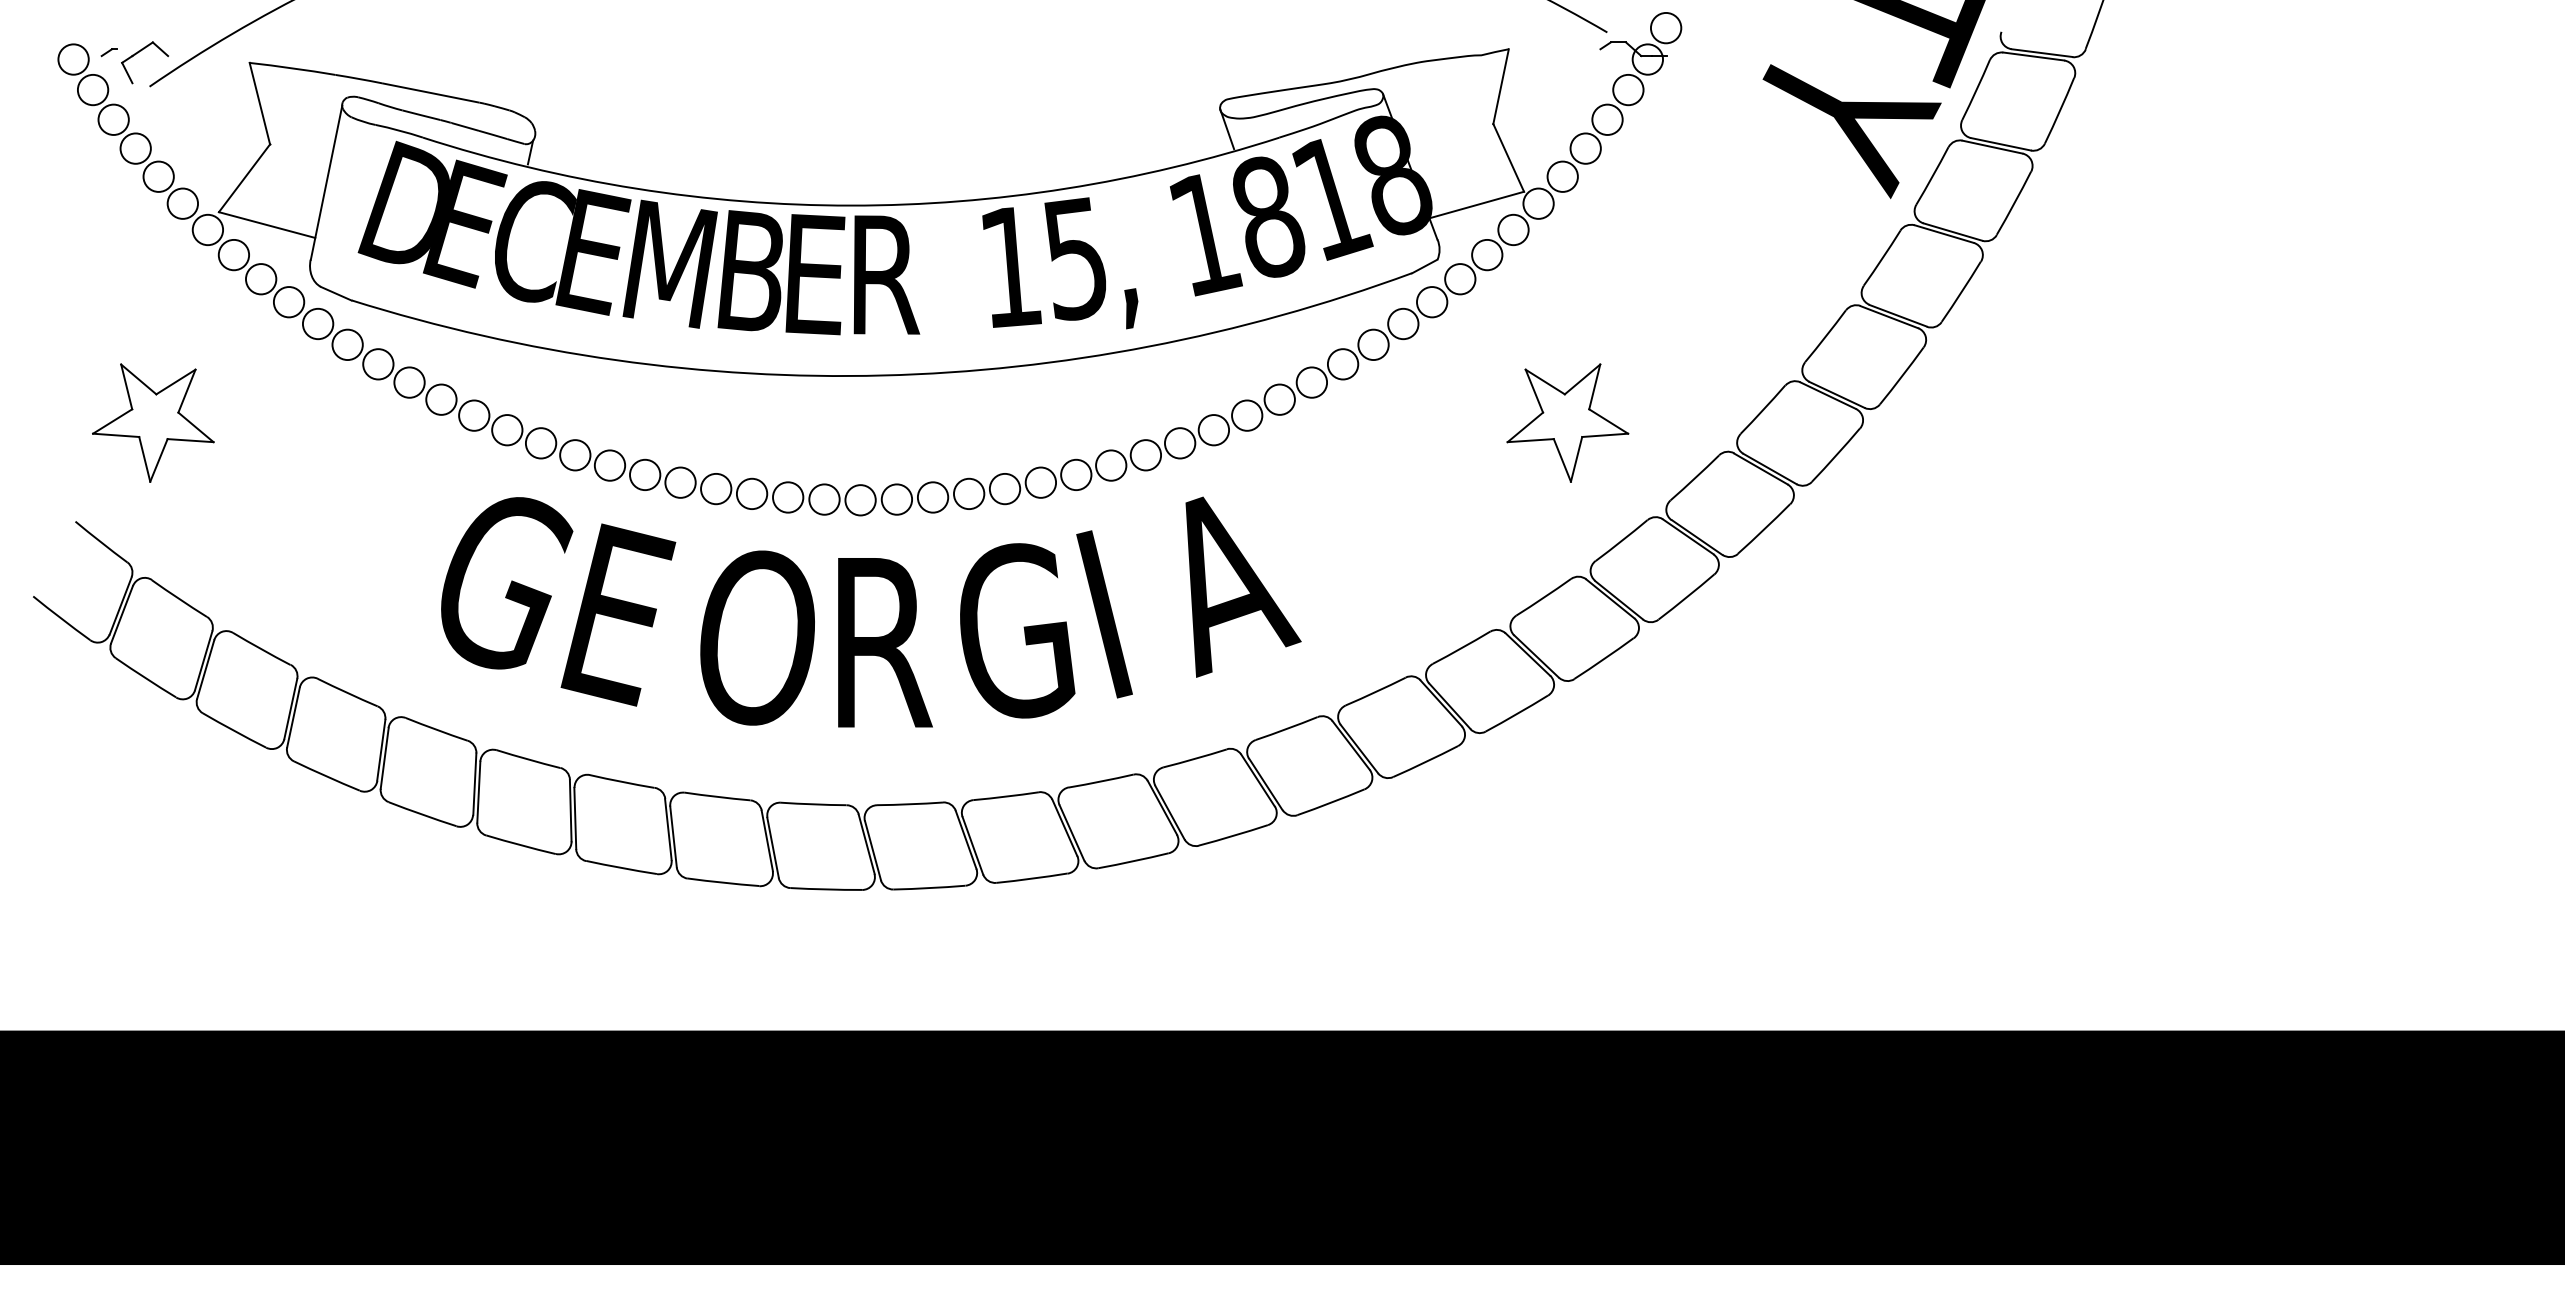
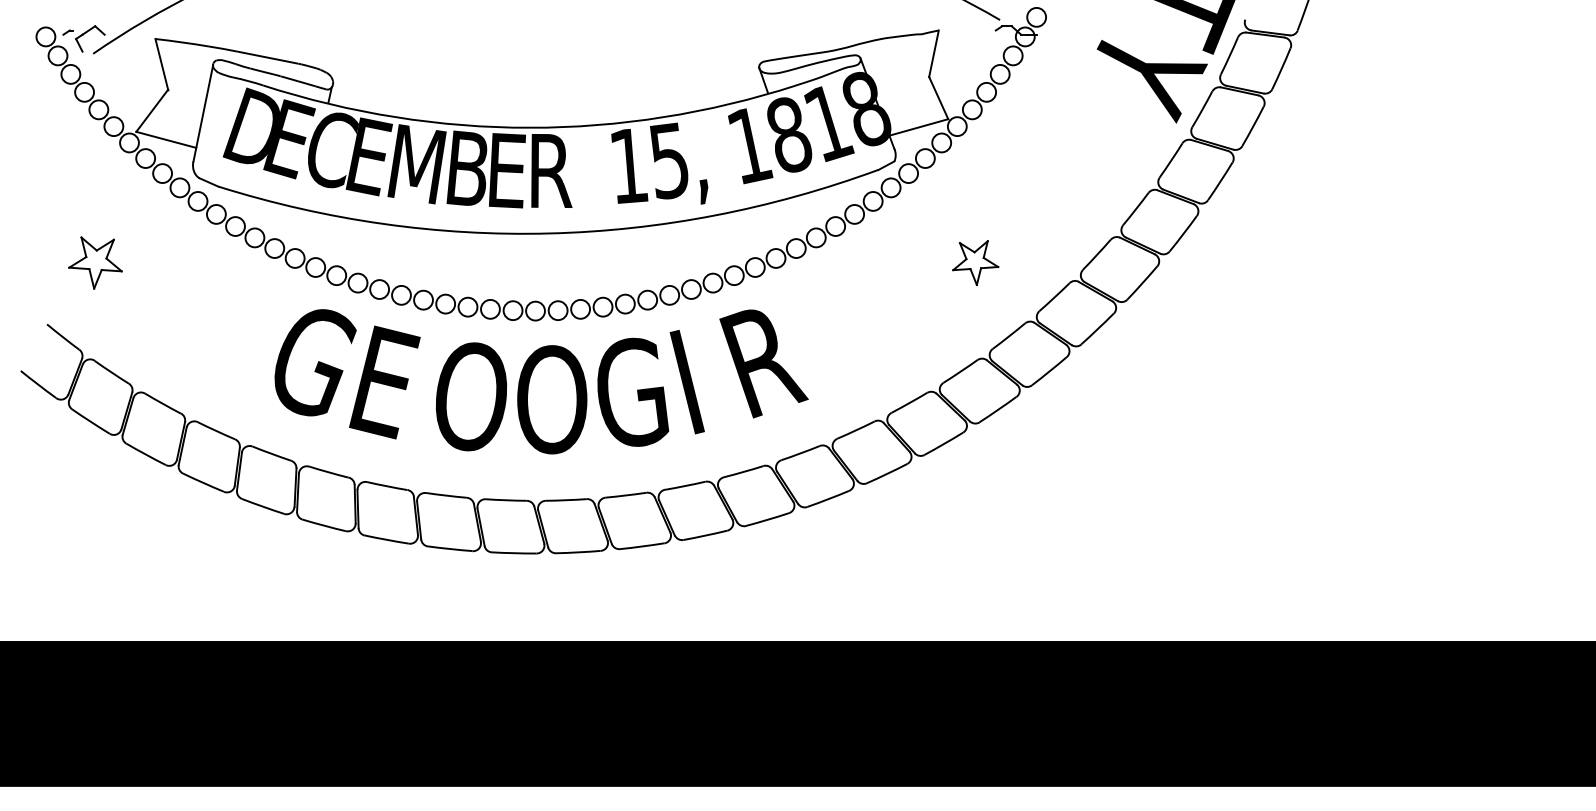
part: (153, 422) -> (95, 262), size x0.7
part: (1567, 422) -> (975, 262), size x0.6
text: (1228, 587) -> (764, 365), A -> R
text: (887, 642) -> (552, 399), R -> O

